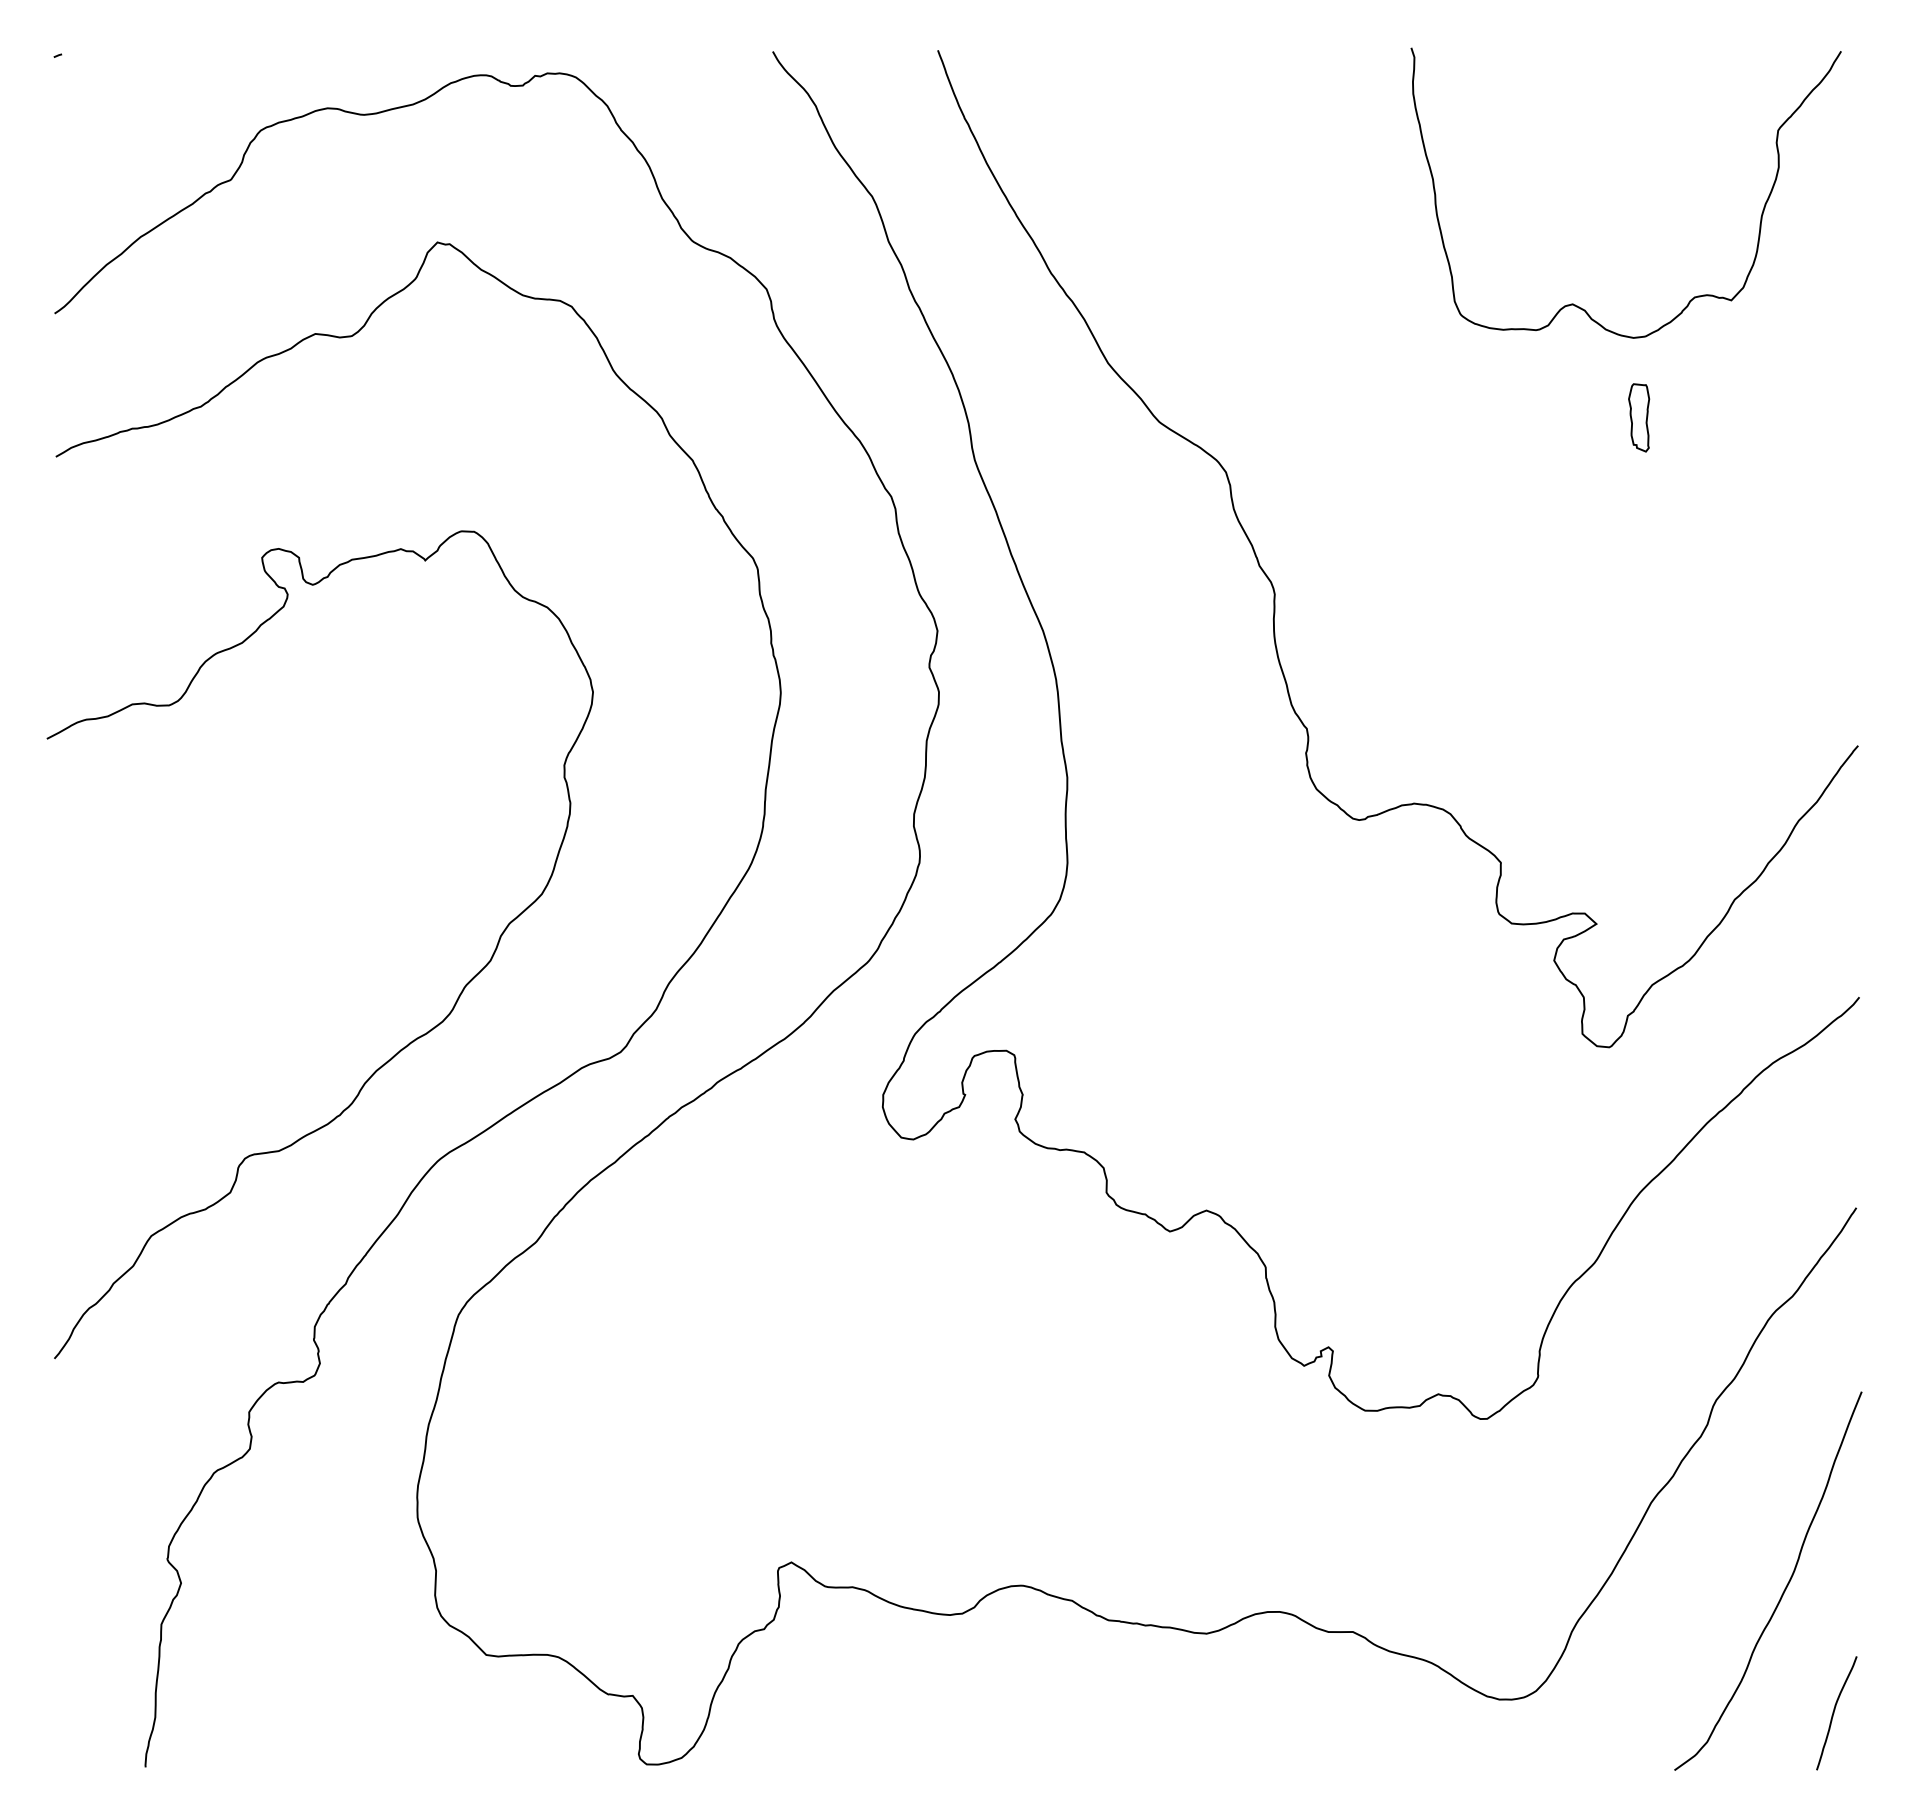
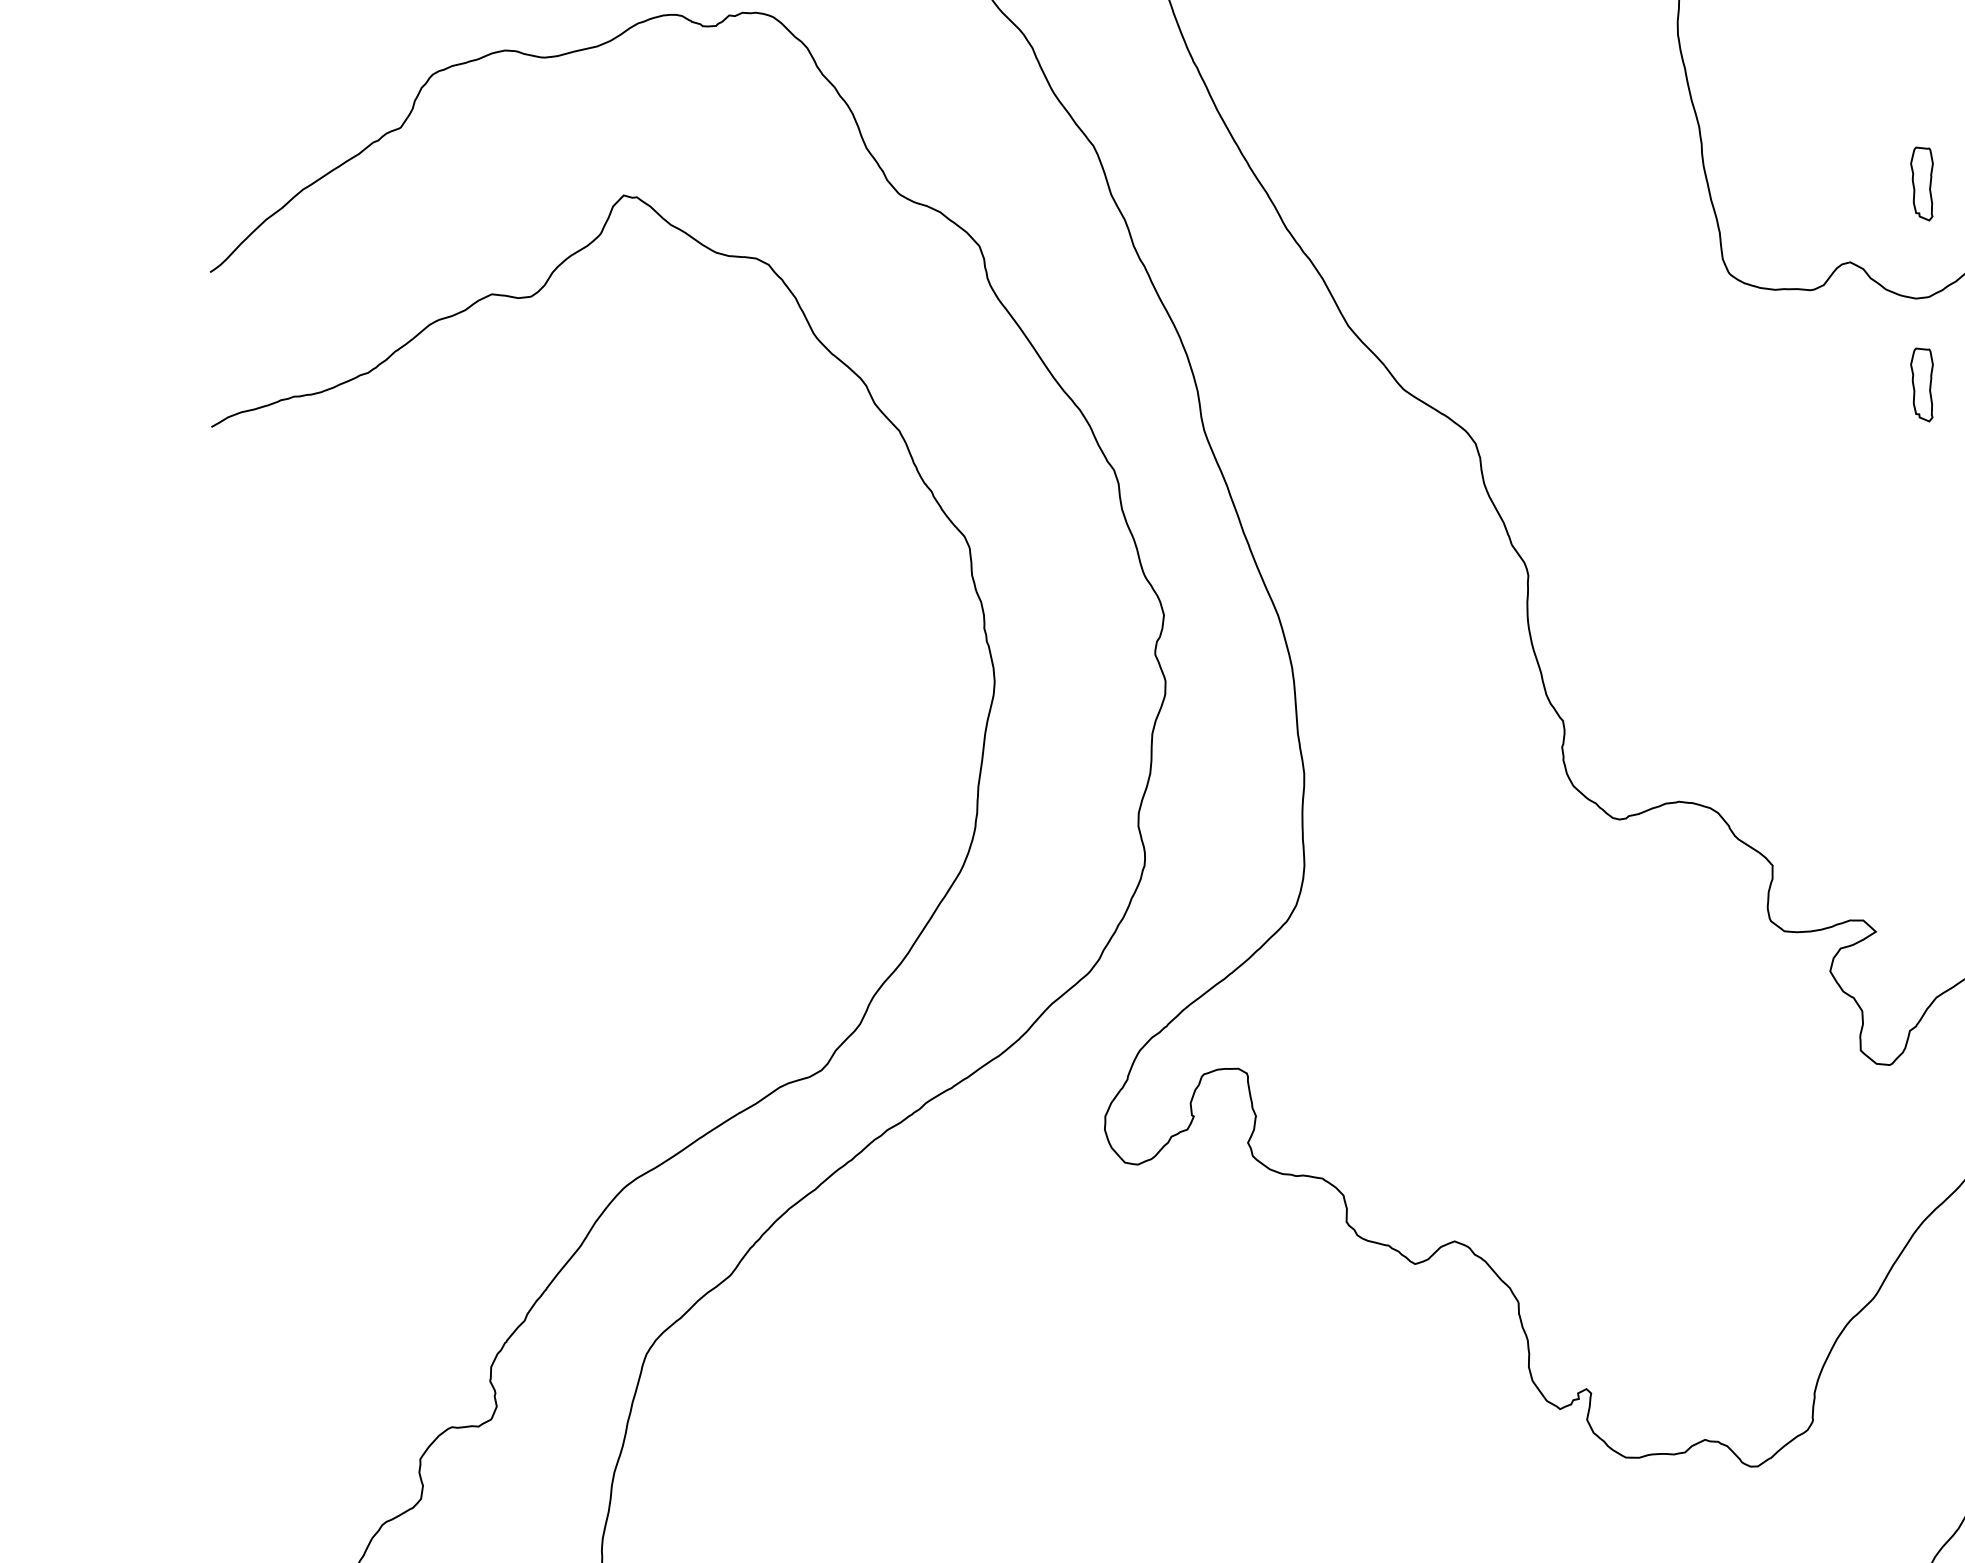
part: (1639, 231) -> (1922, 183), added
curve: (401, 1048) -> (584, 1066), removed

